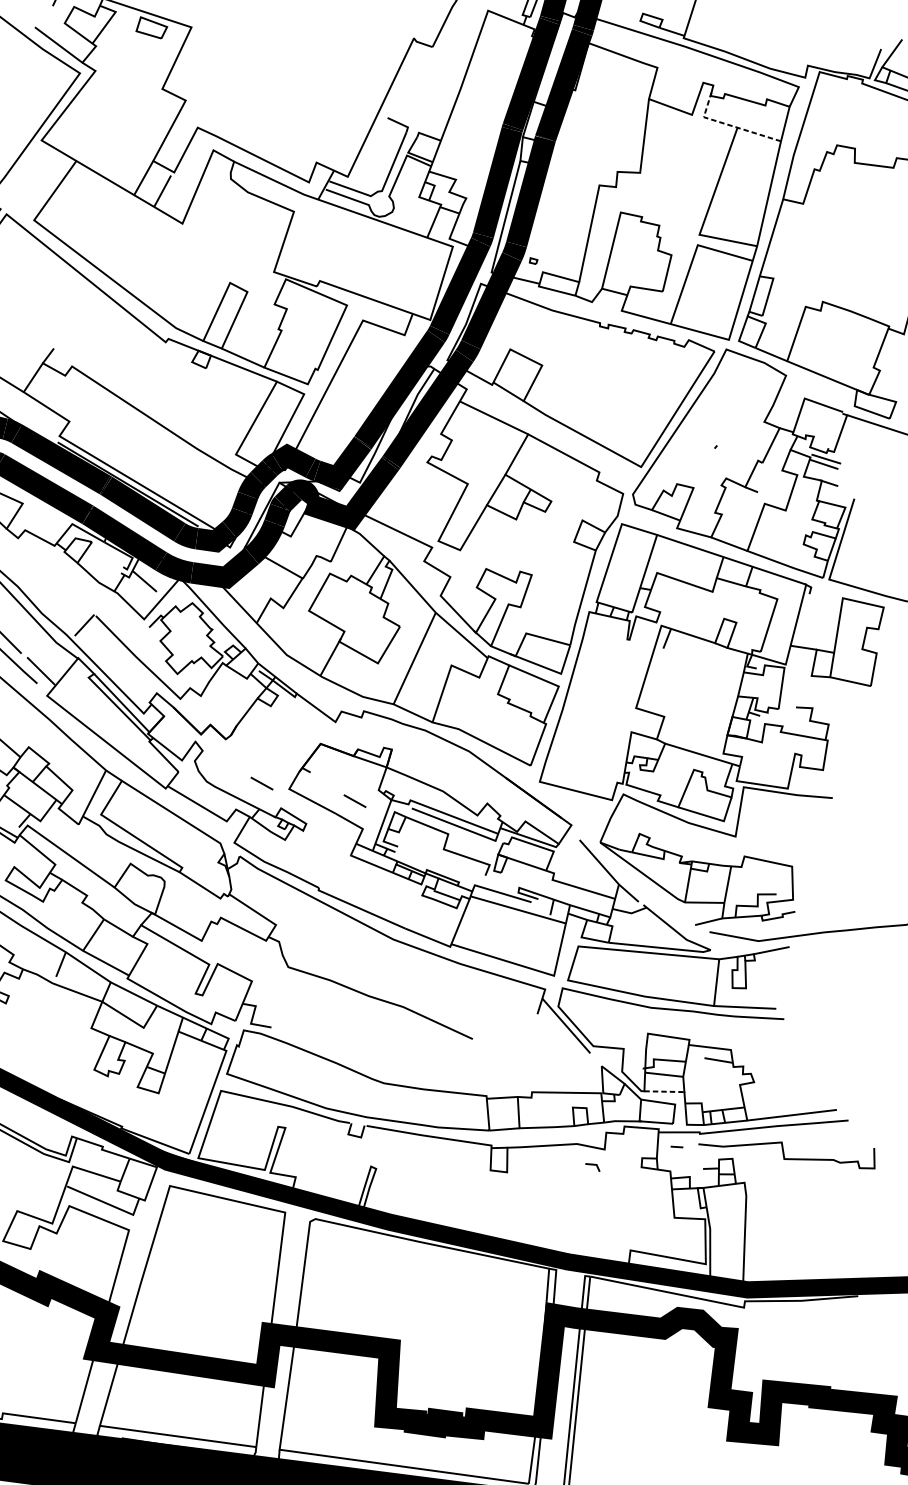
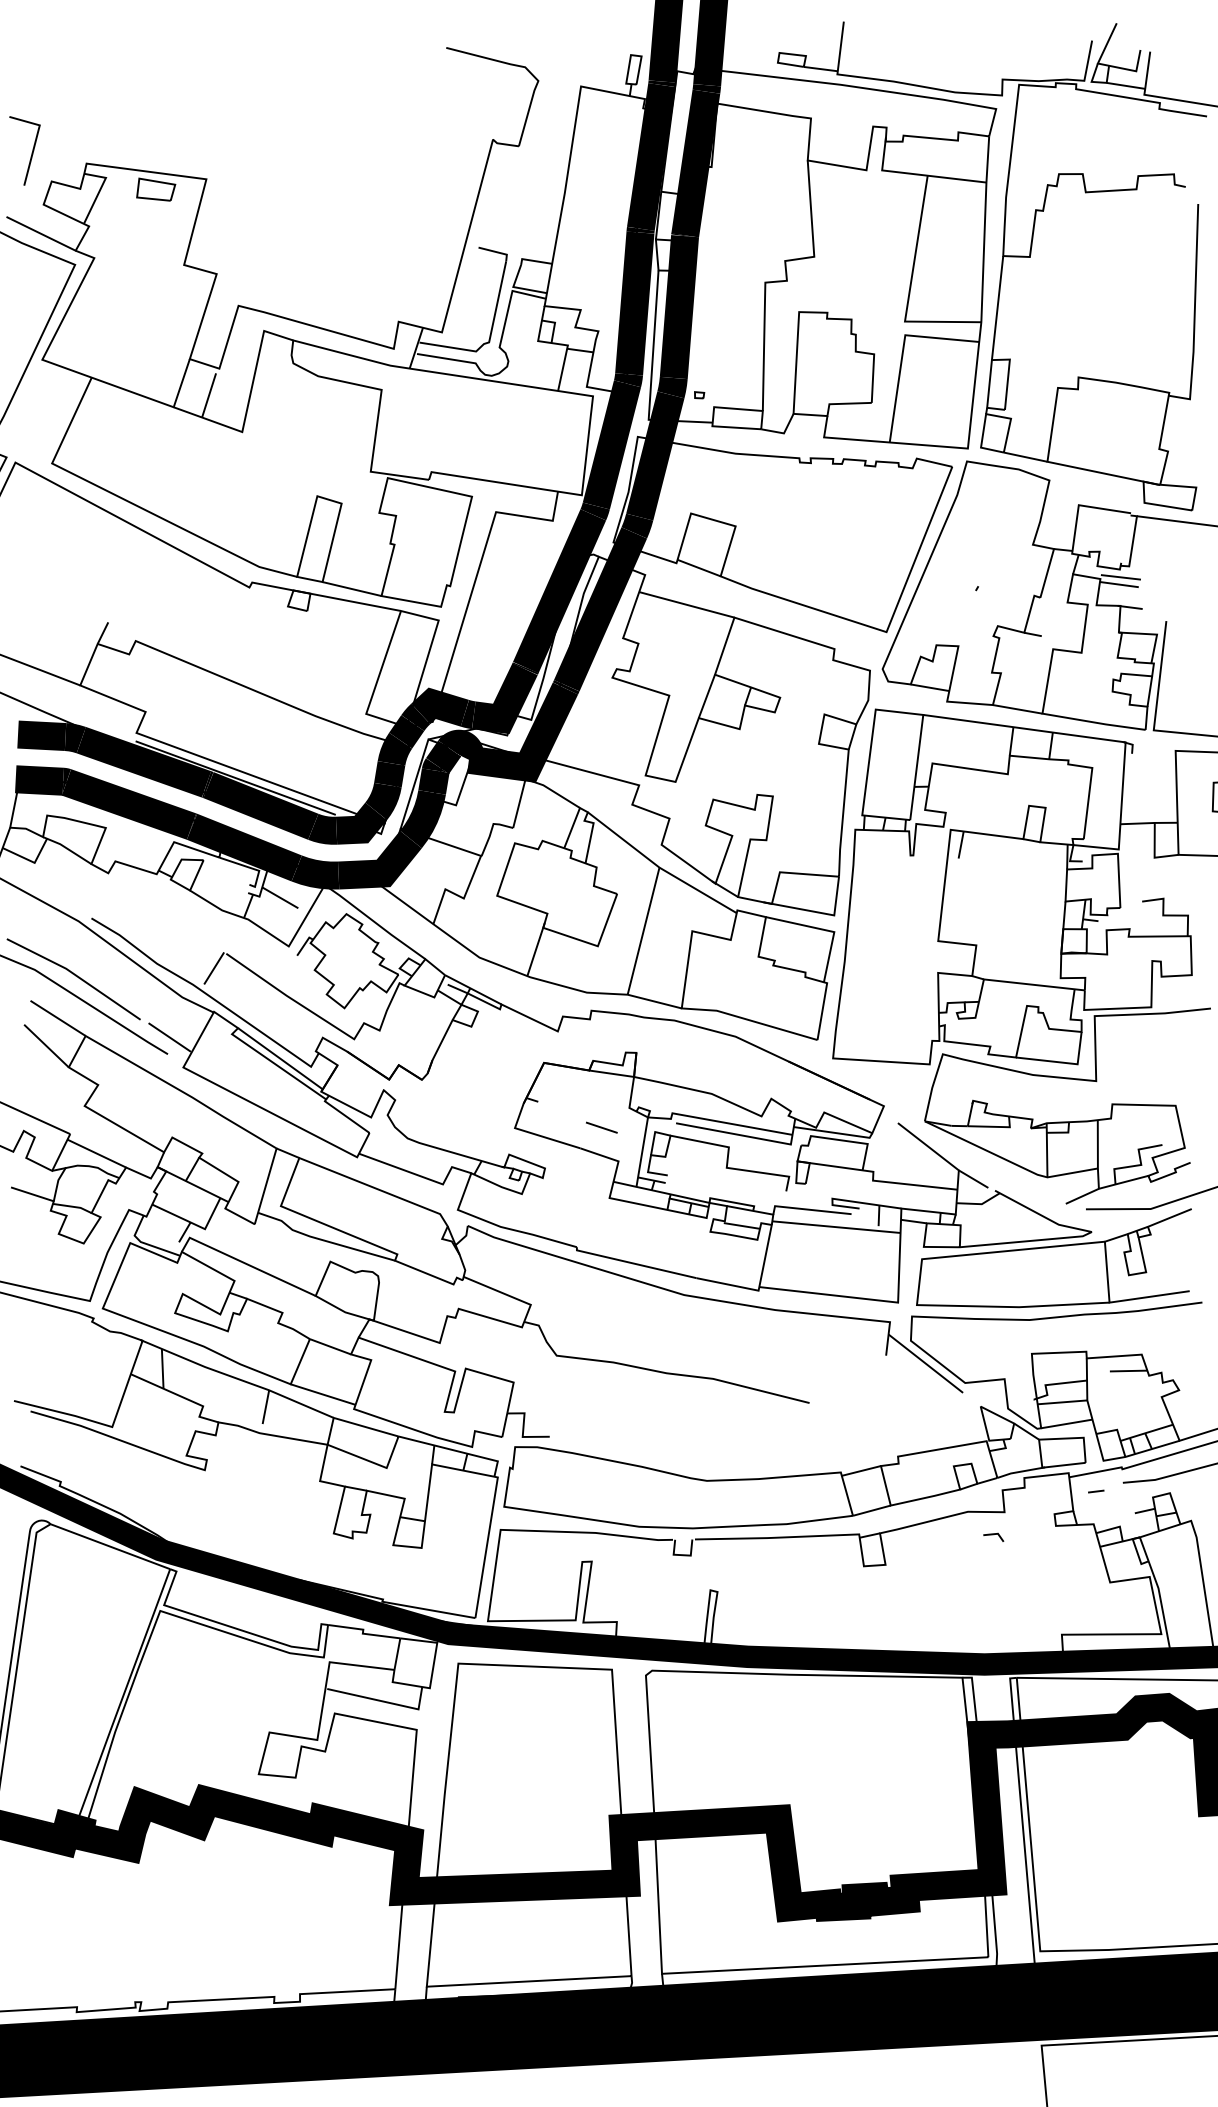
line: (729, 125) -> (916, 174), dashed -> solid
line: (261, 783) -> (478, 1127), removed
line: (664, 1091) -> (1067, 1423), dashed -> solid

